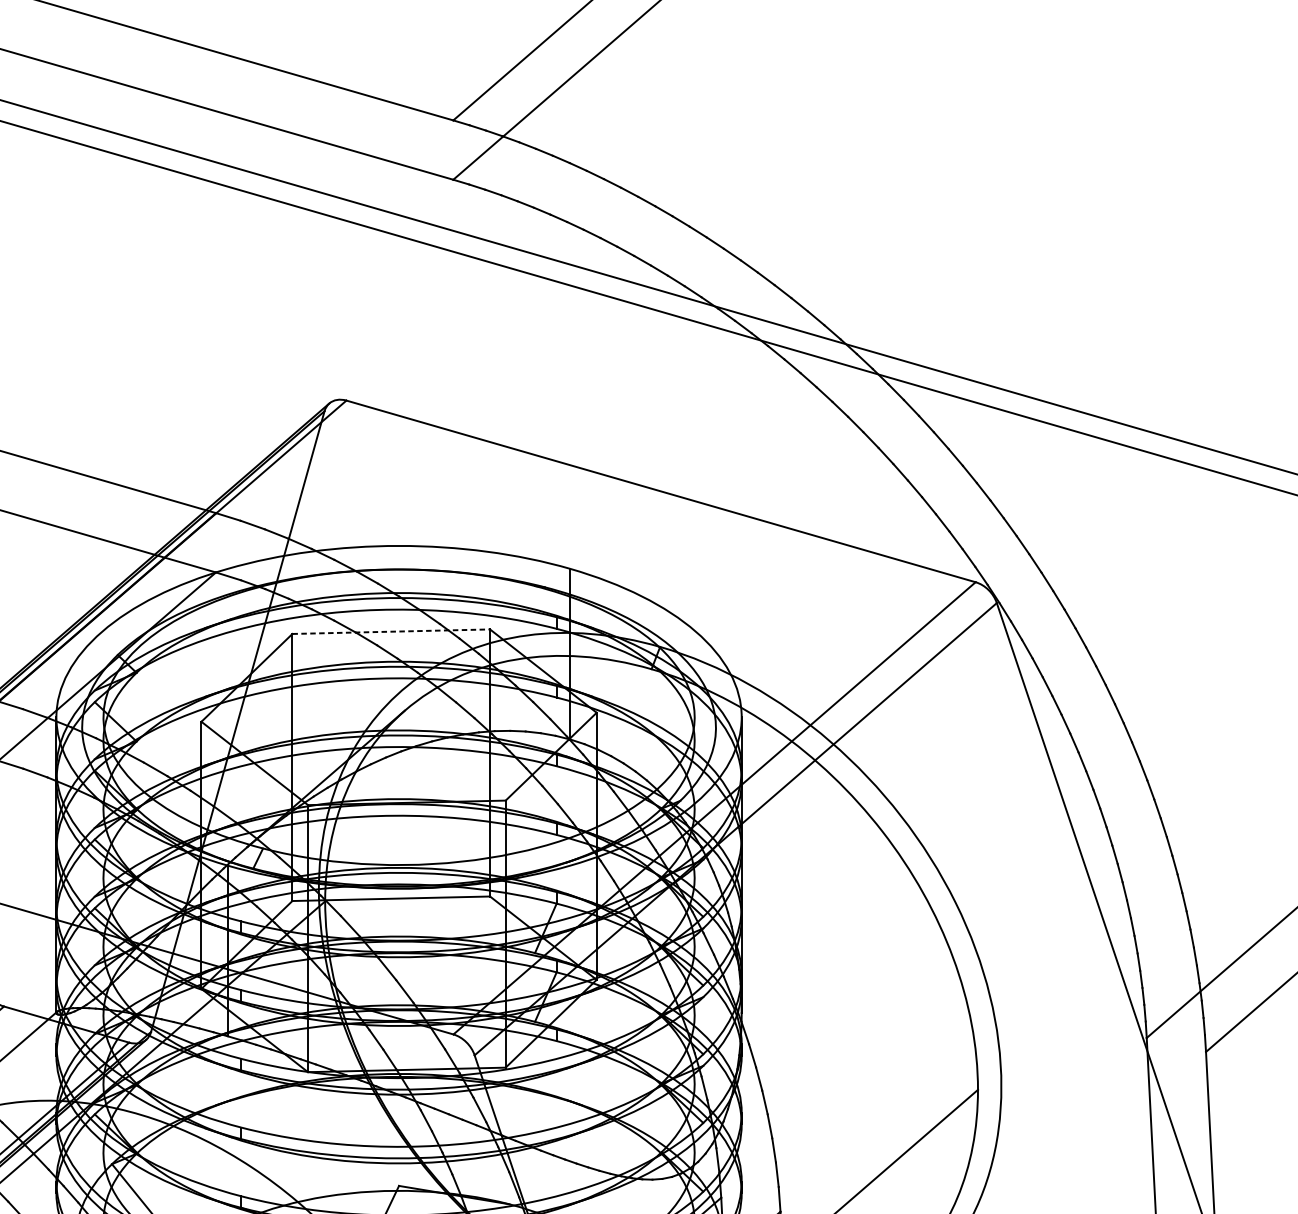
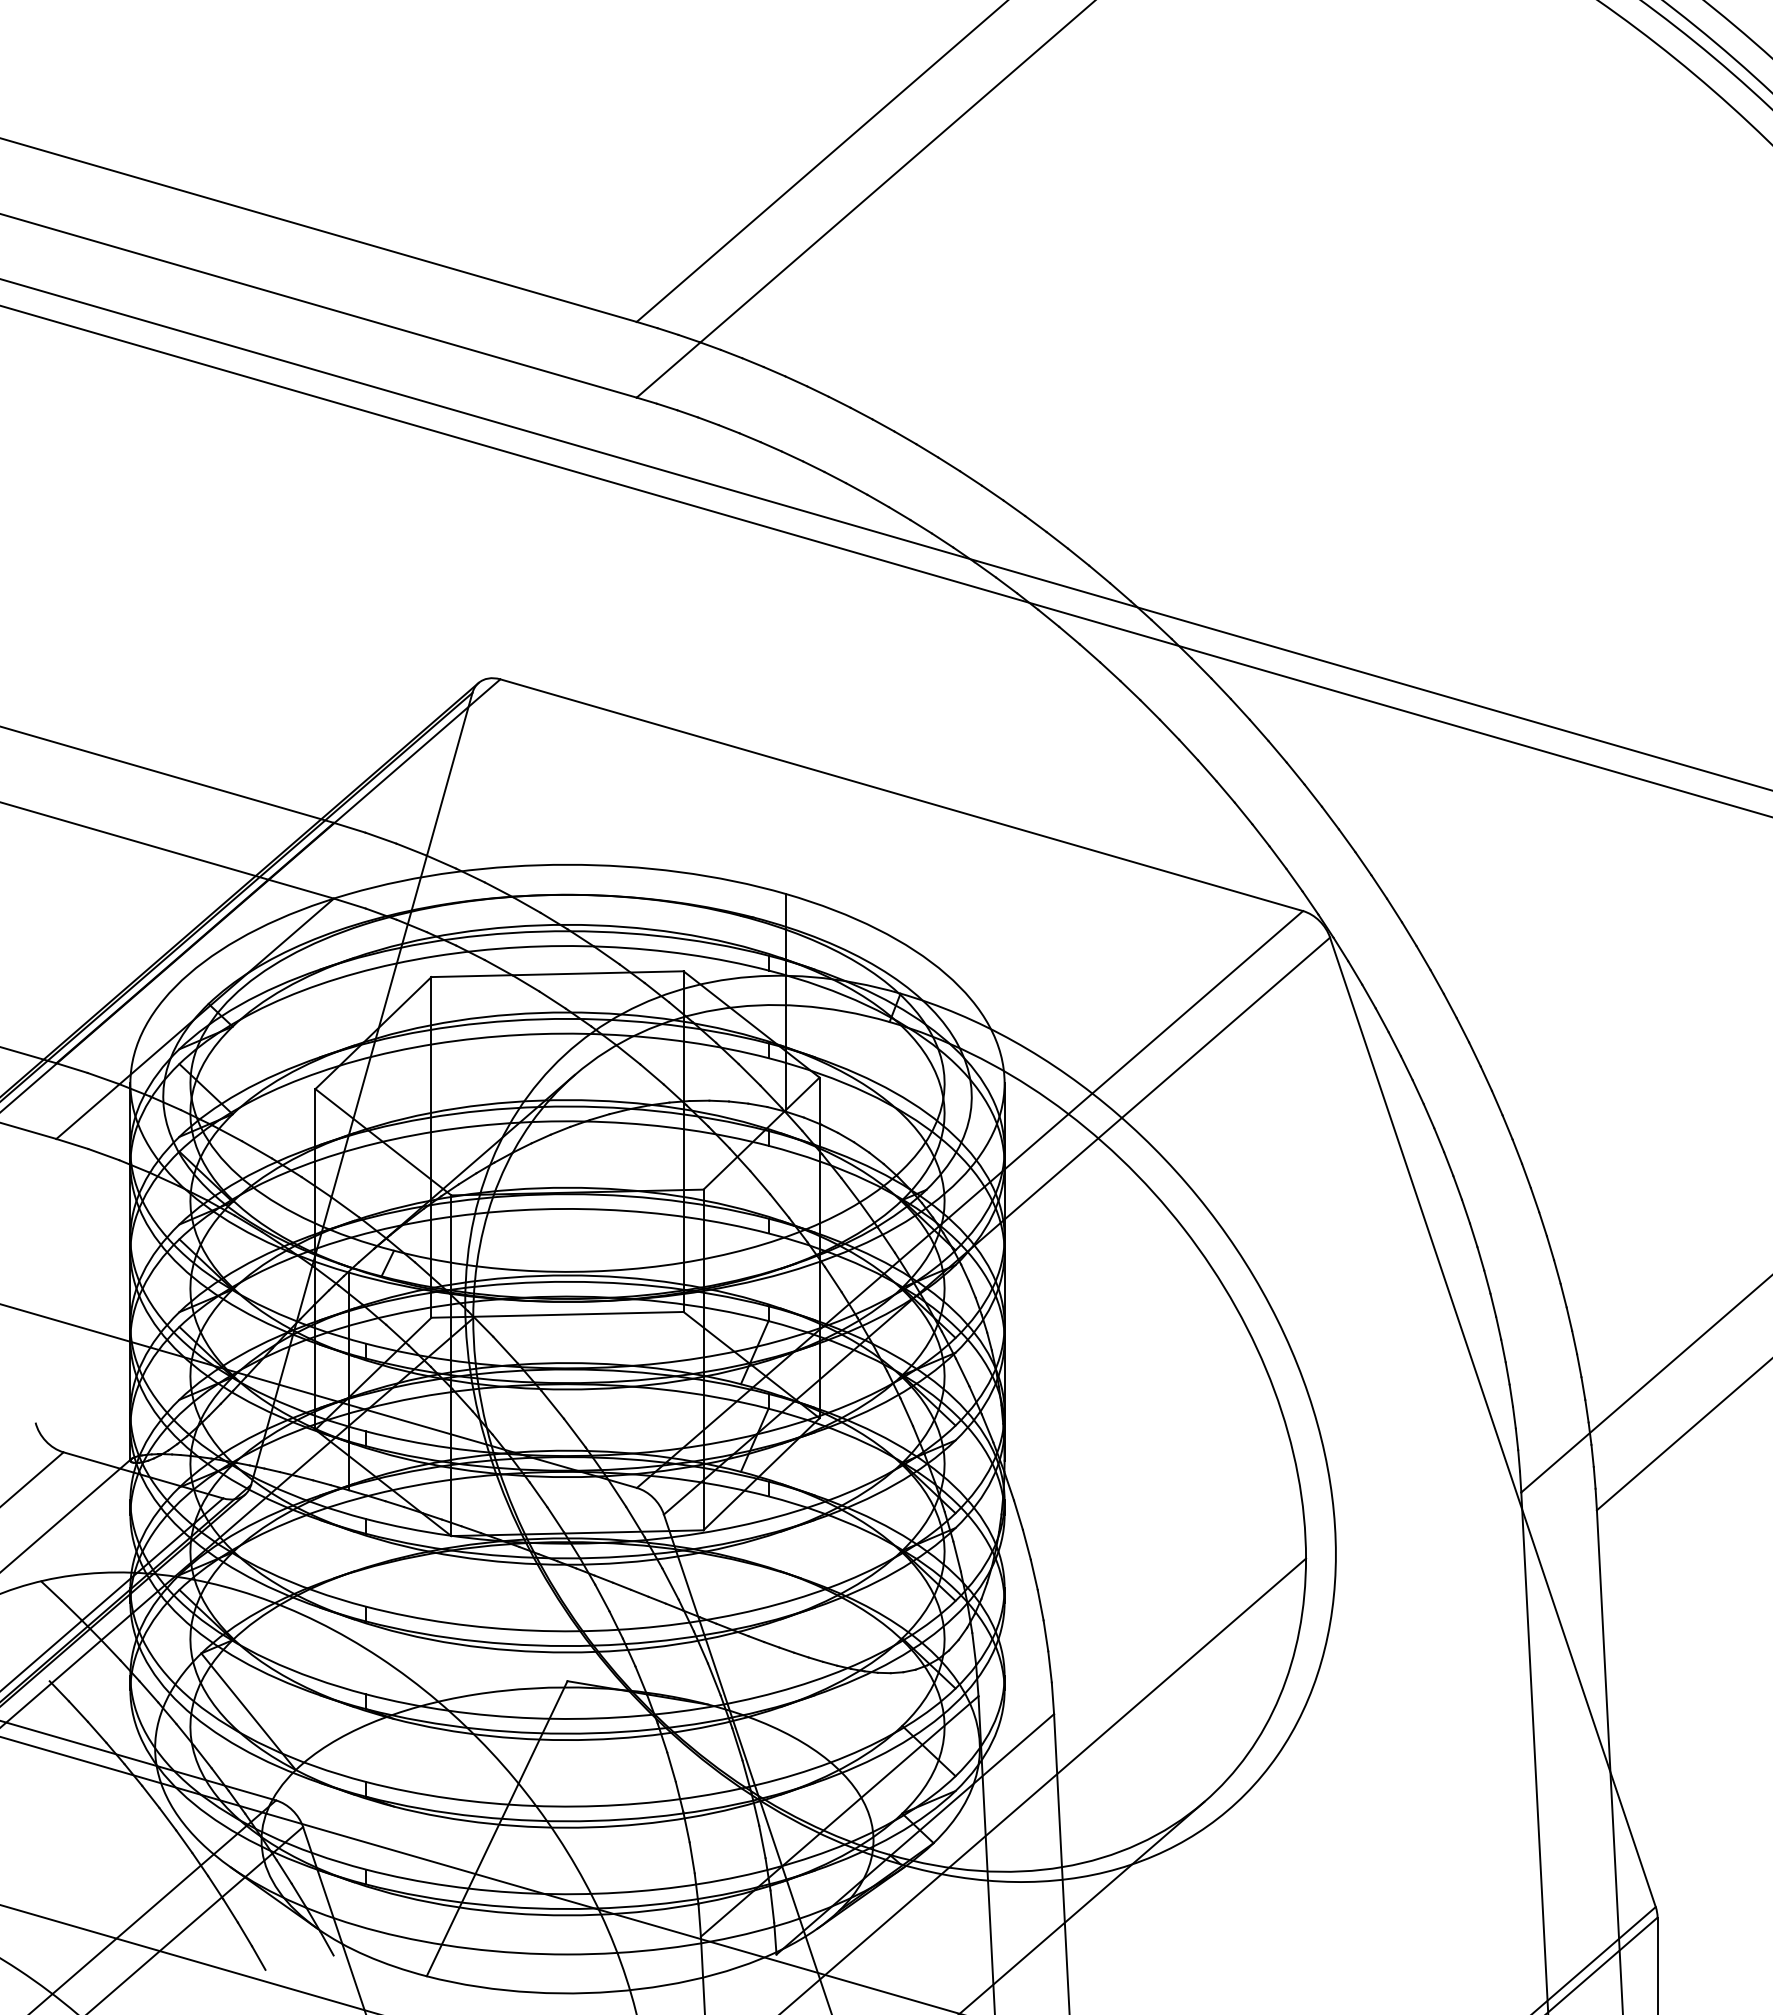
line: (392, 631) -> (558, 974), dashed -> solid

